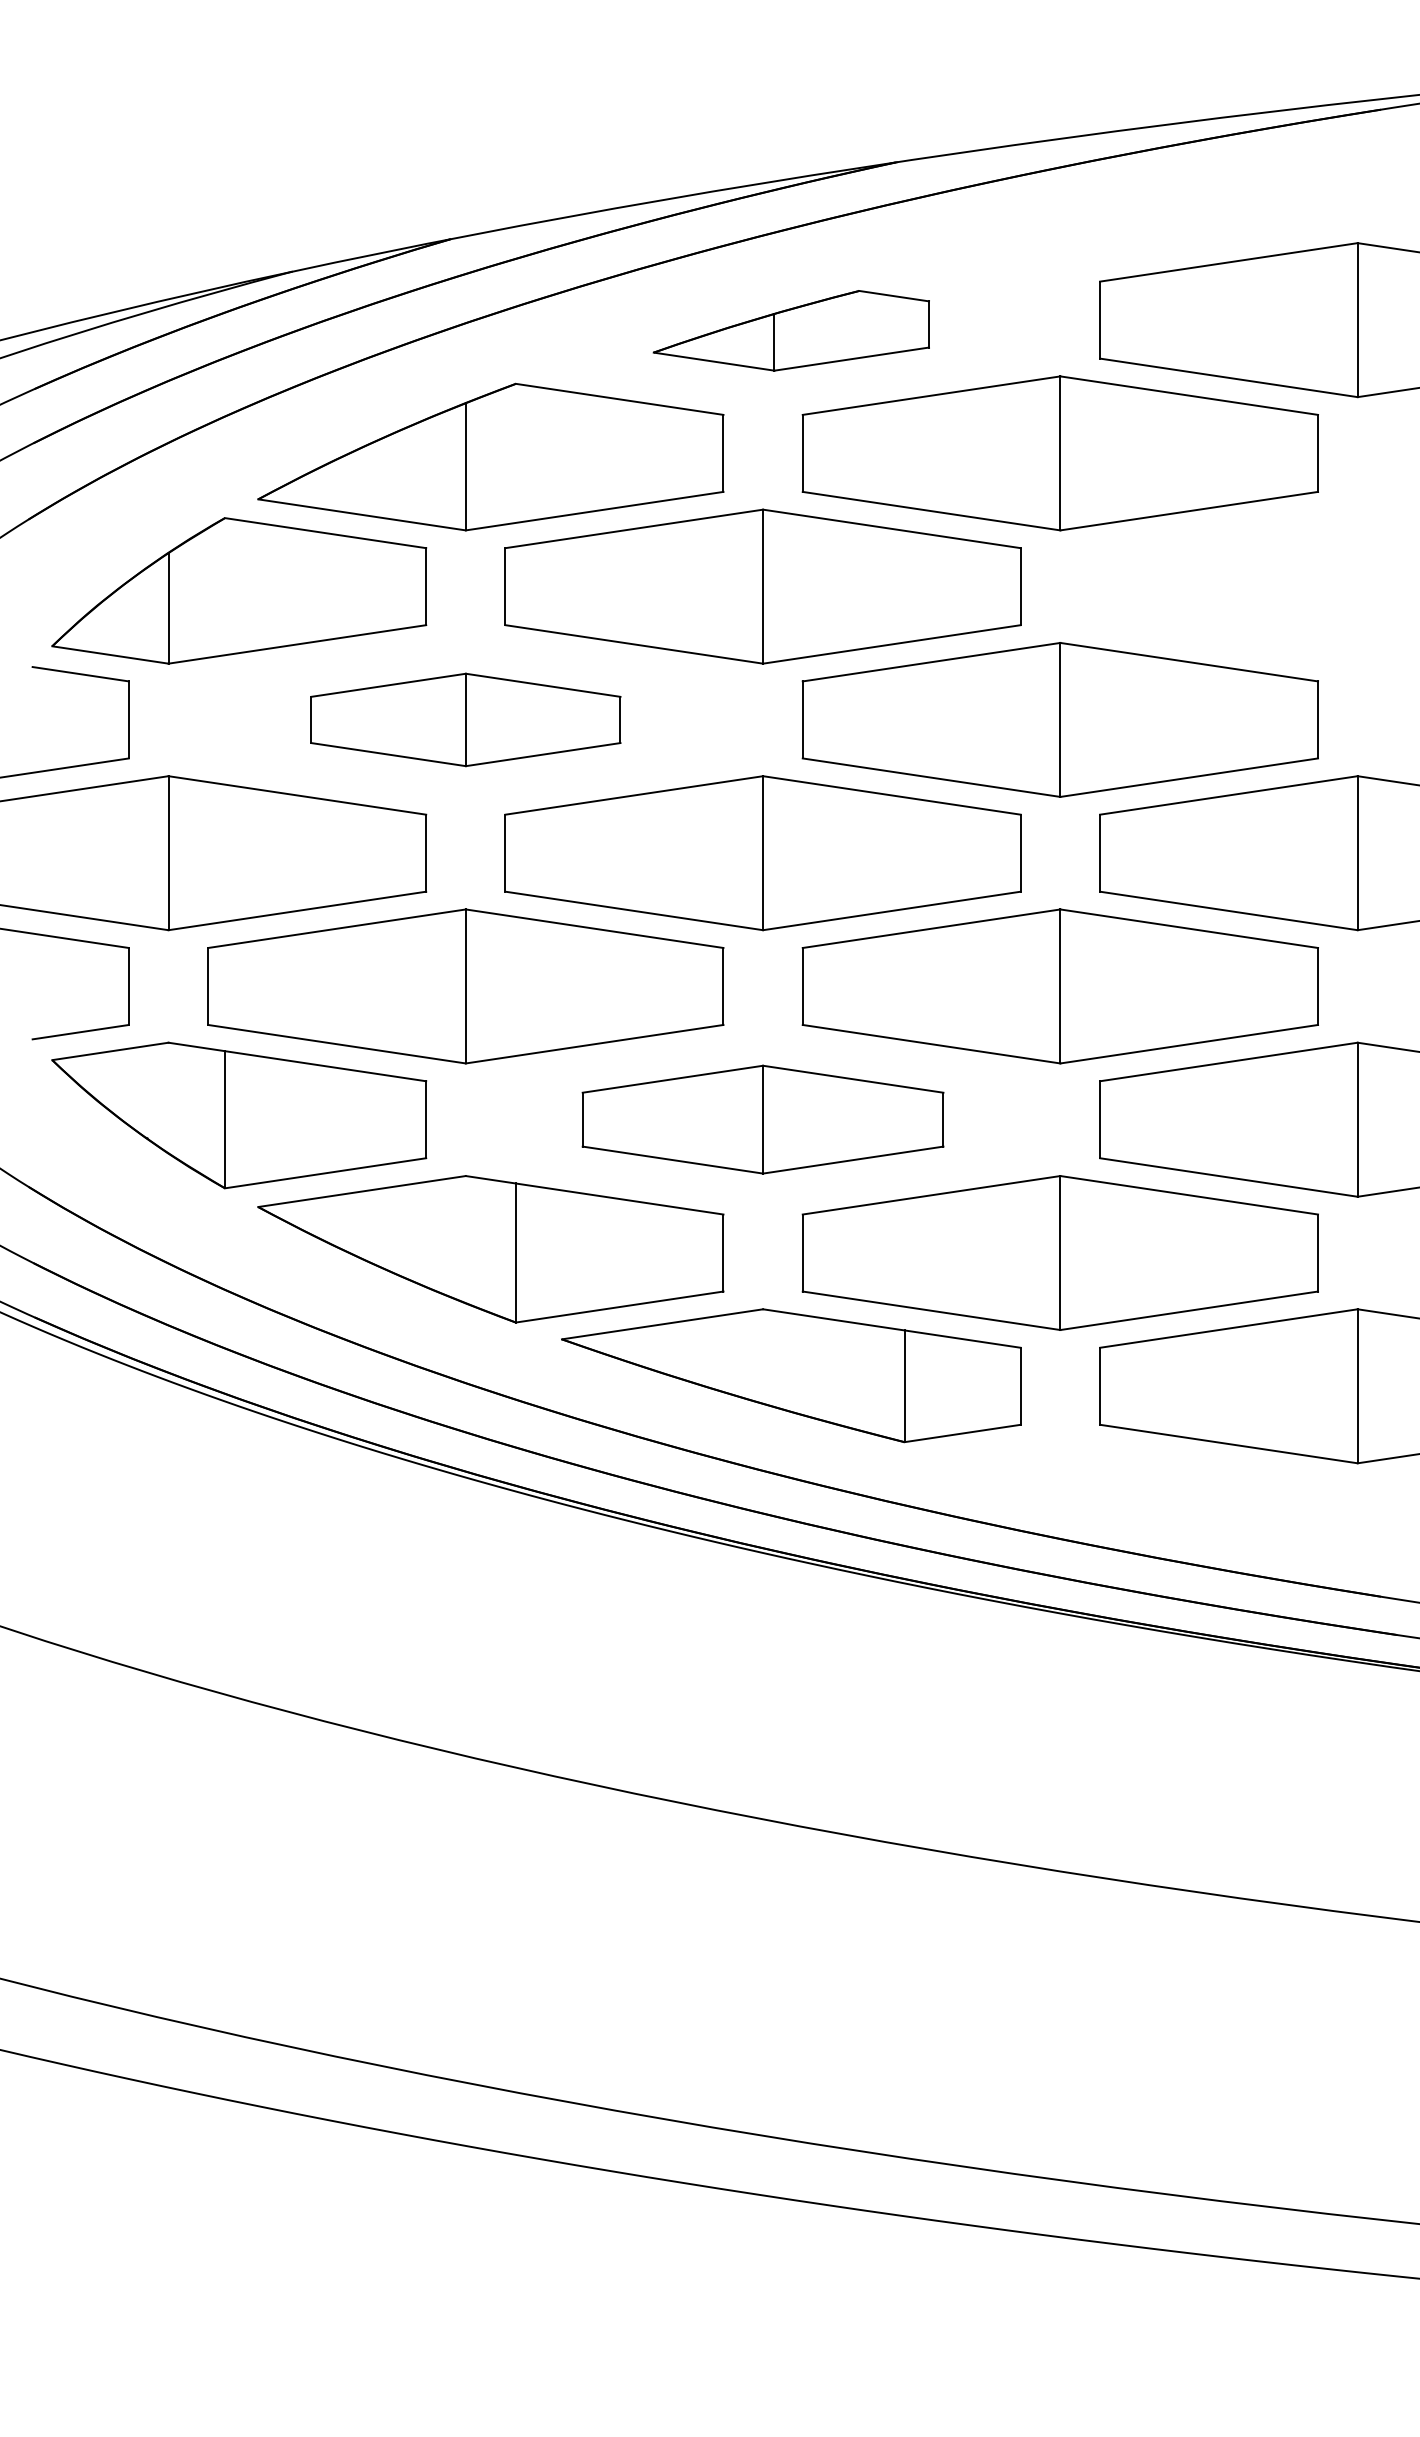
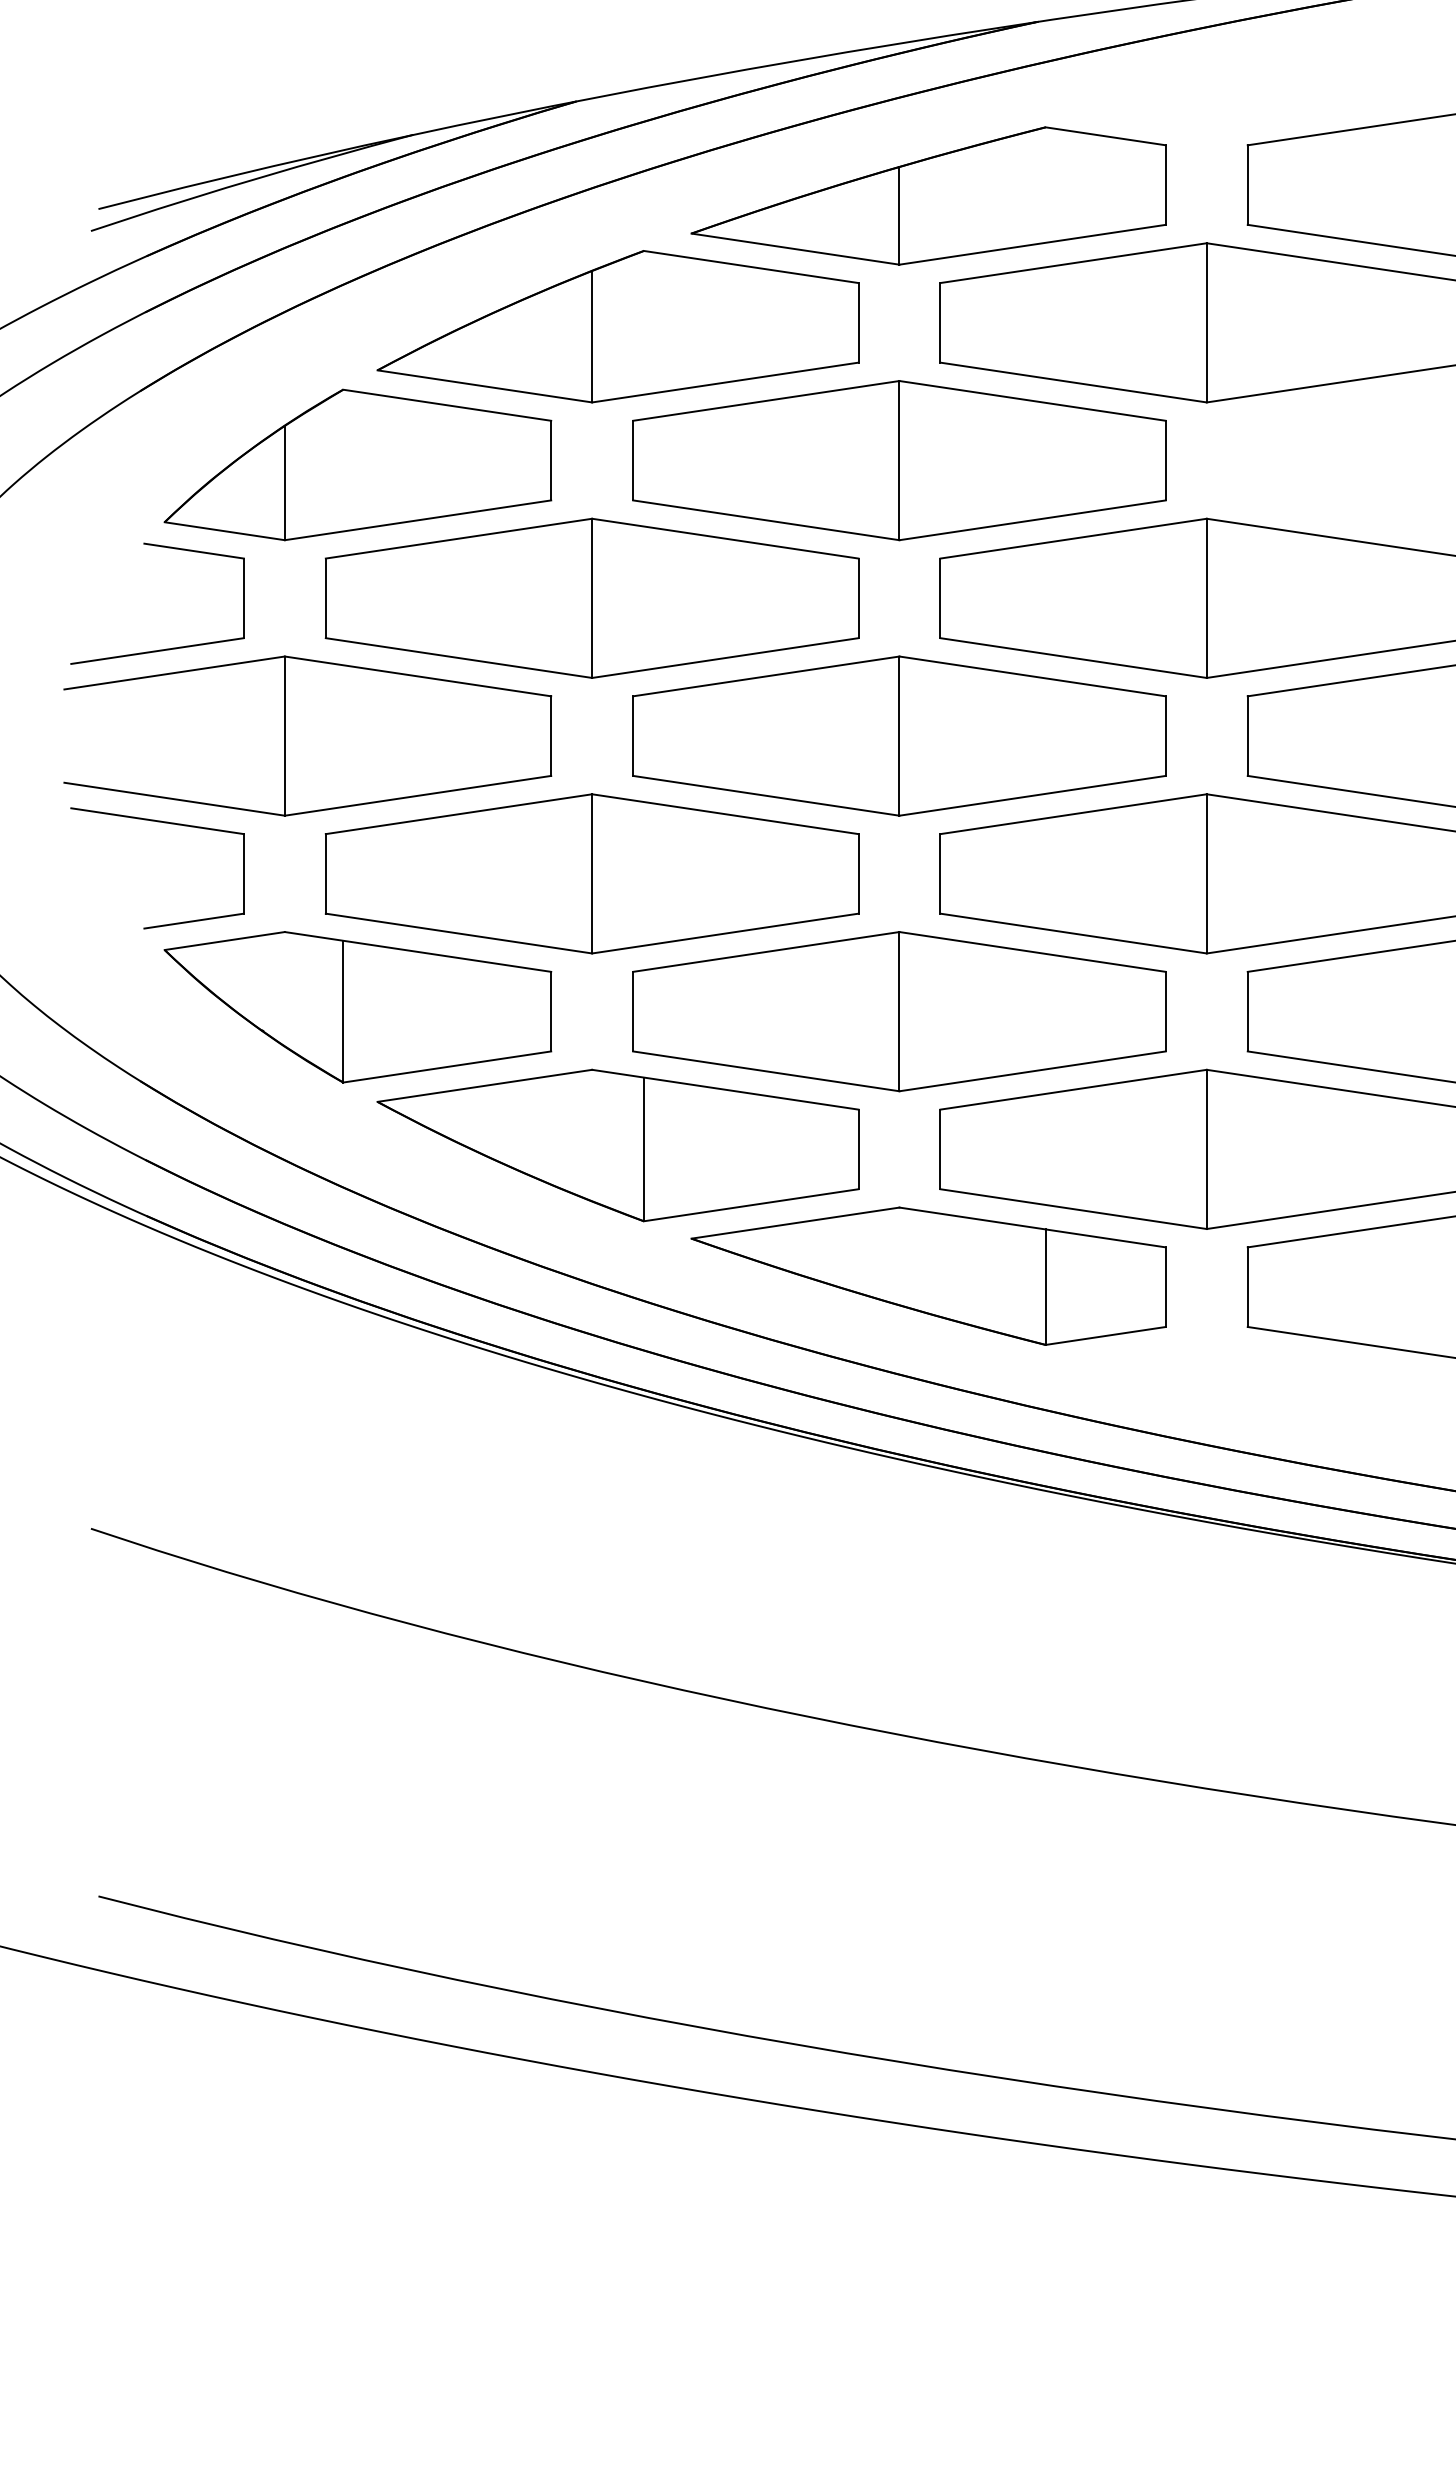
part: (791, 330) -> (928, 195), size x1.67
part: (465, 719) -> (591, 597), size x1.67
part: (762, 1119) -> (898, 1011), size x1.43

